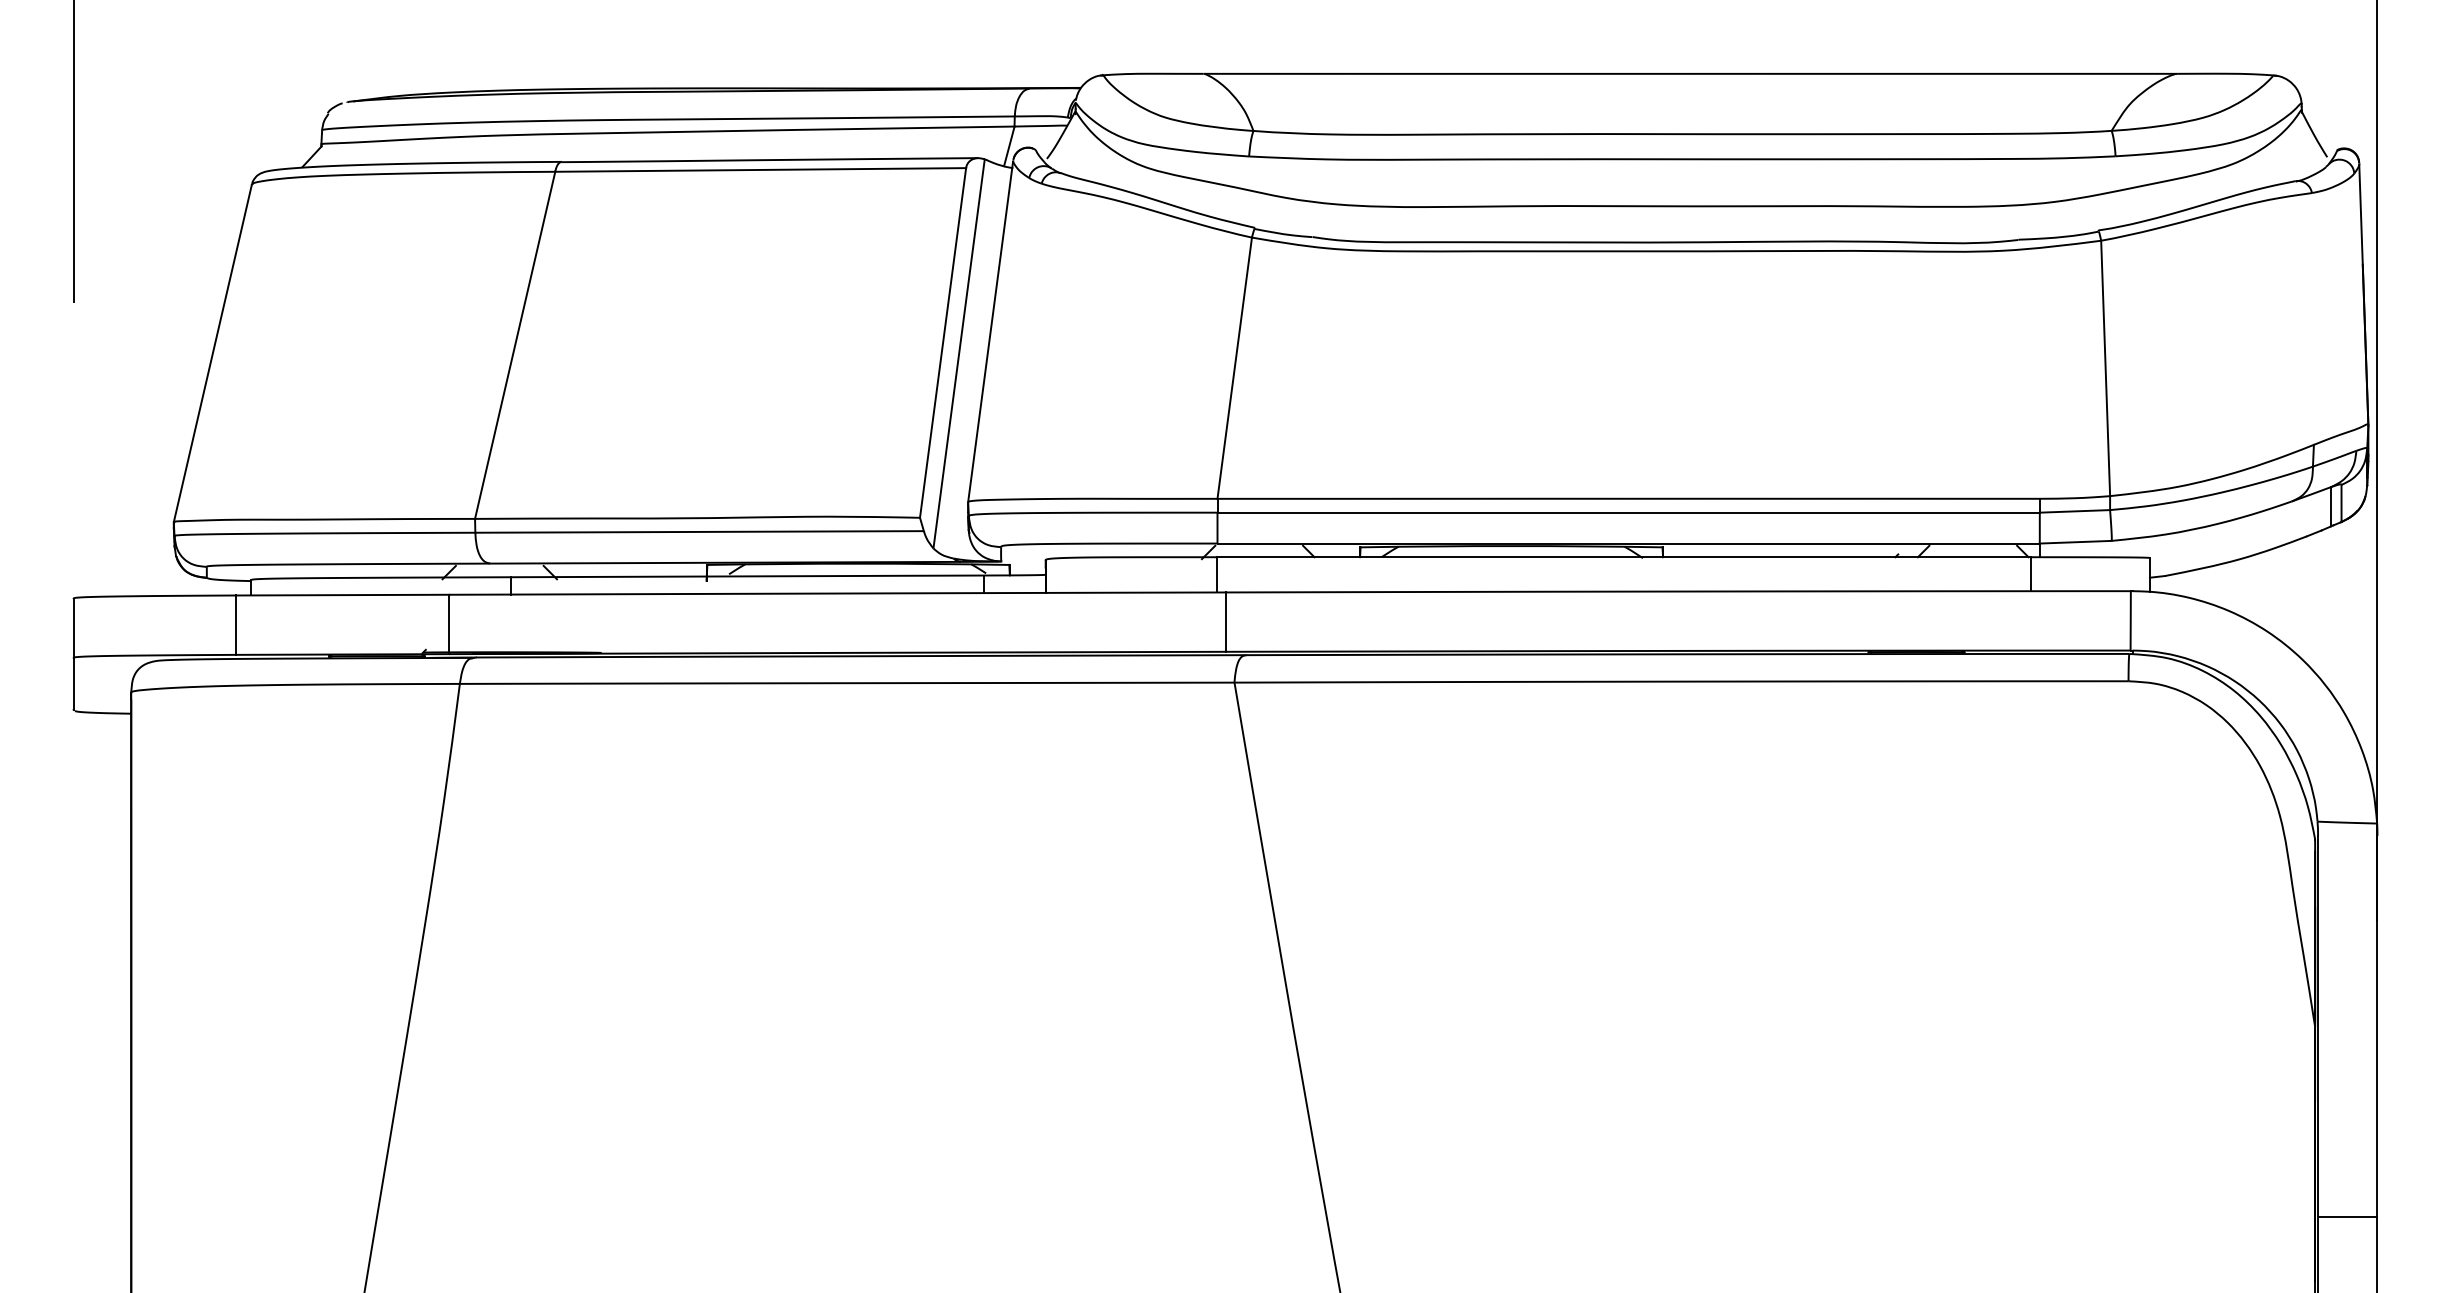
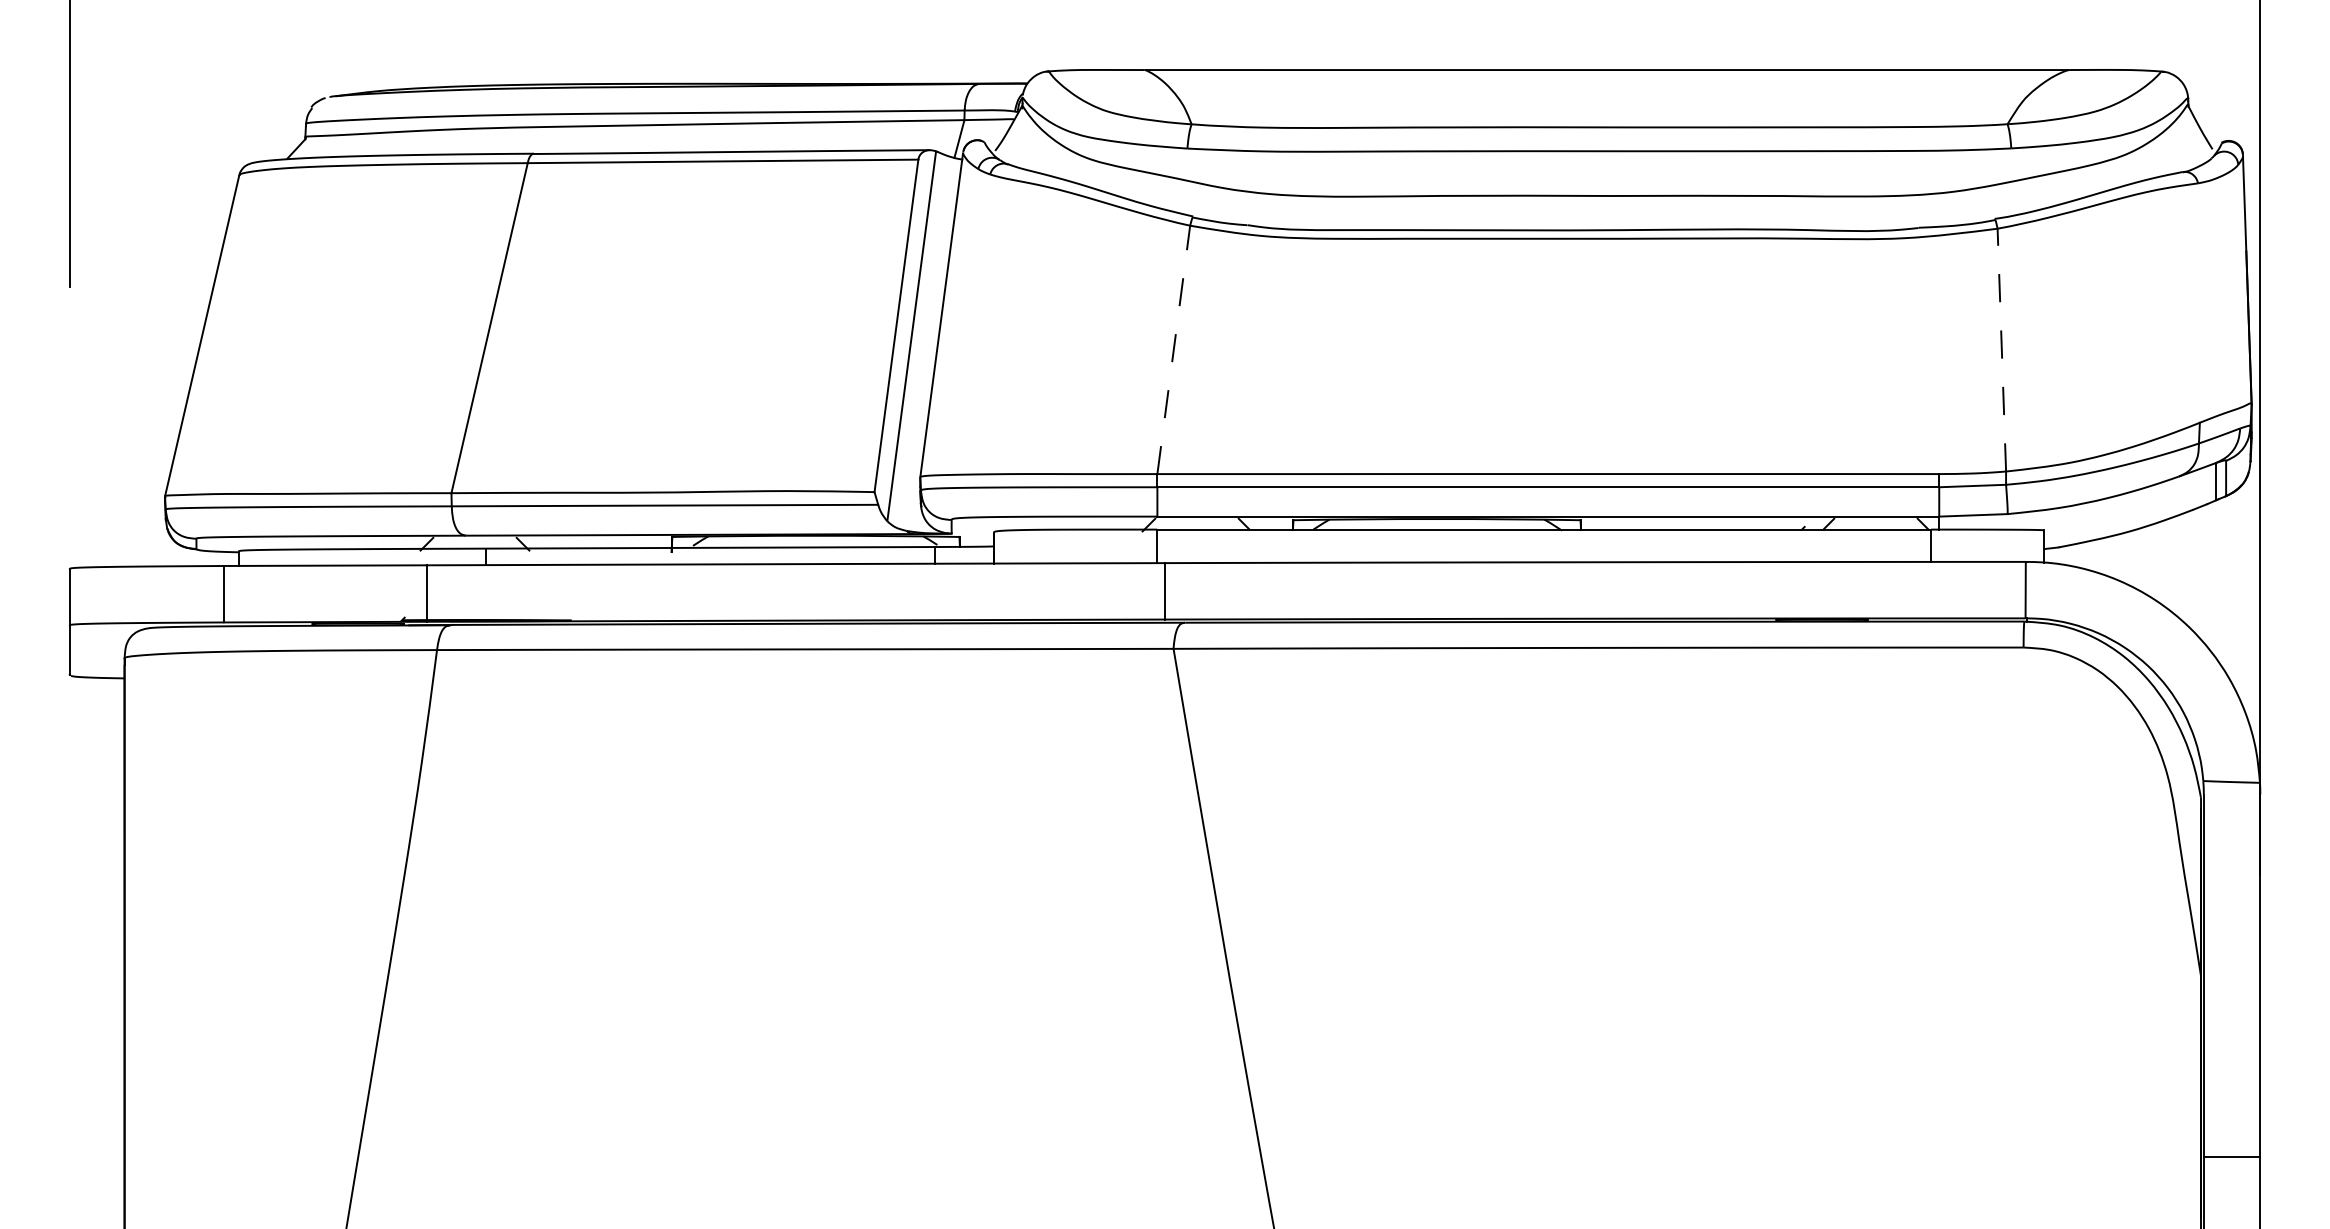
line: (1234, 368) -> (1173, 350), solid -> dashed
line: (2105, 368) -> (2001, 350), solid -> dashed

